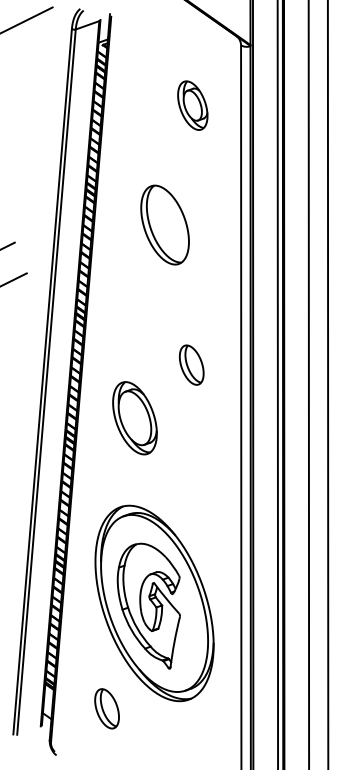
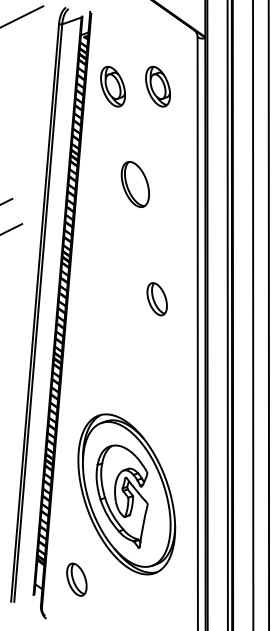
part: (137, 105) -> (112, 86), added
part: (165, 225) -> (135, 184), size x0.7
part: (134, 417) -> (110, 342), removed
part: (106, 708) -> (76, 579), moved

